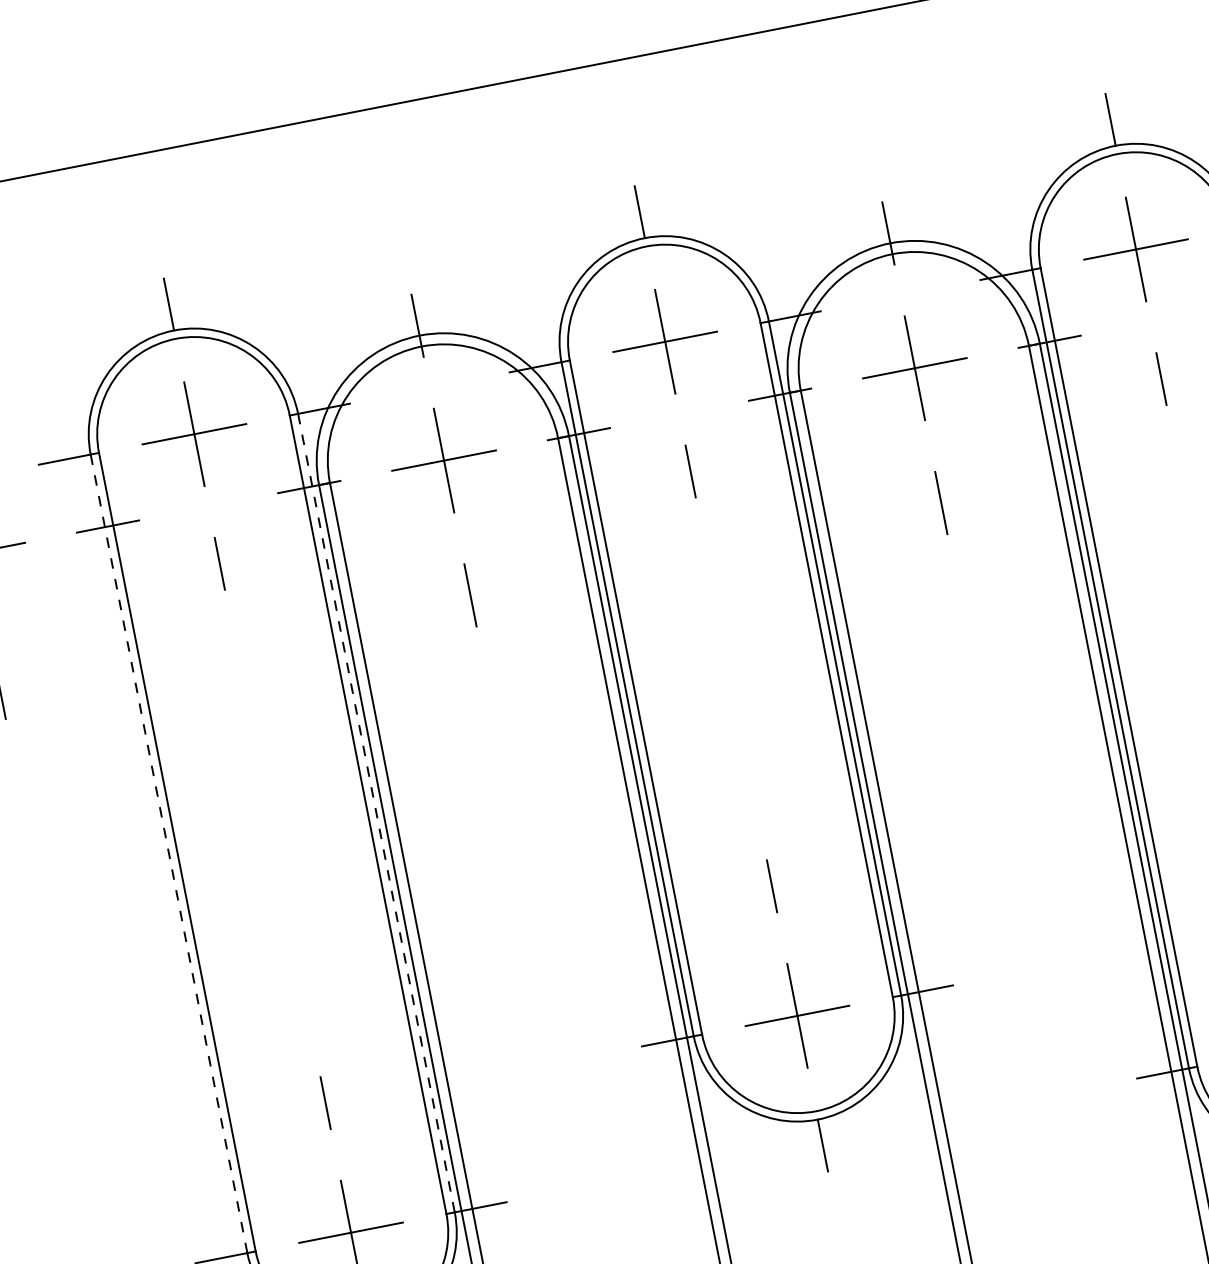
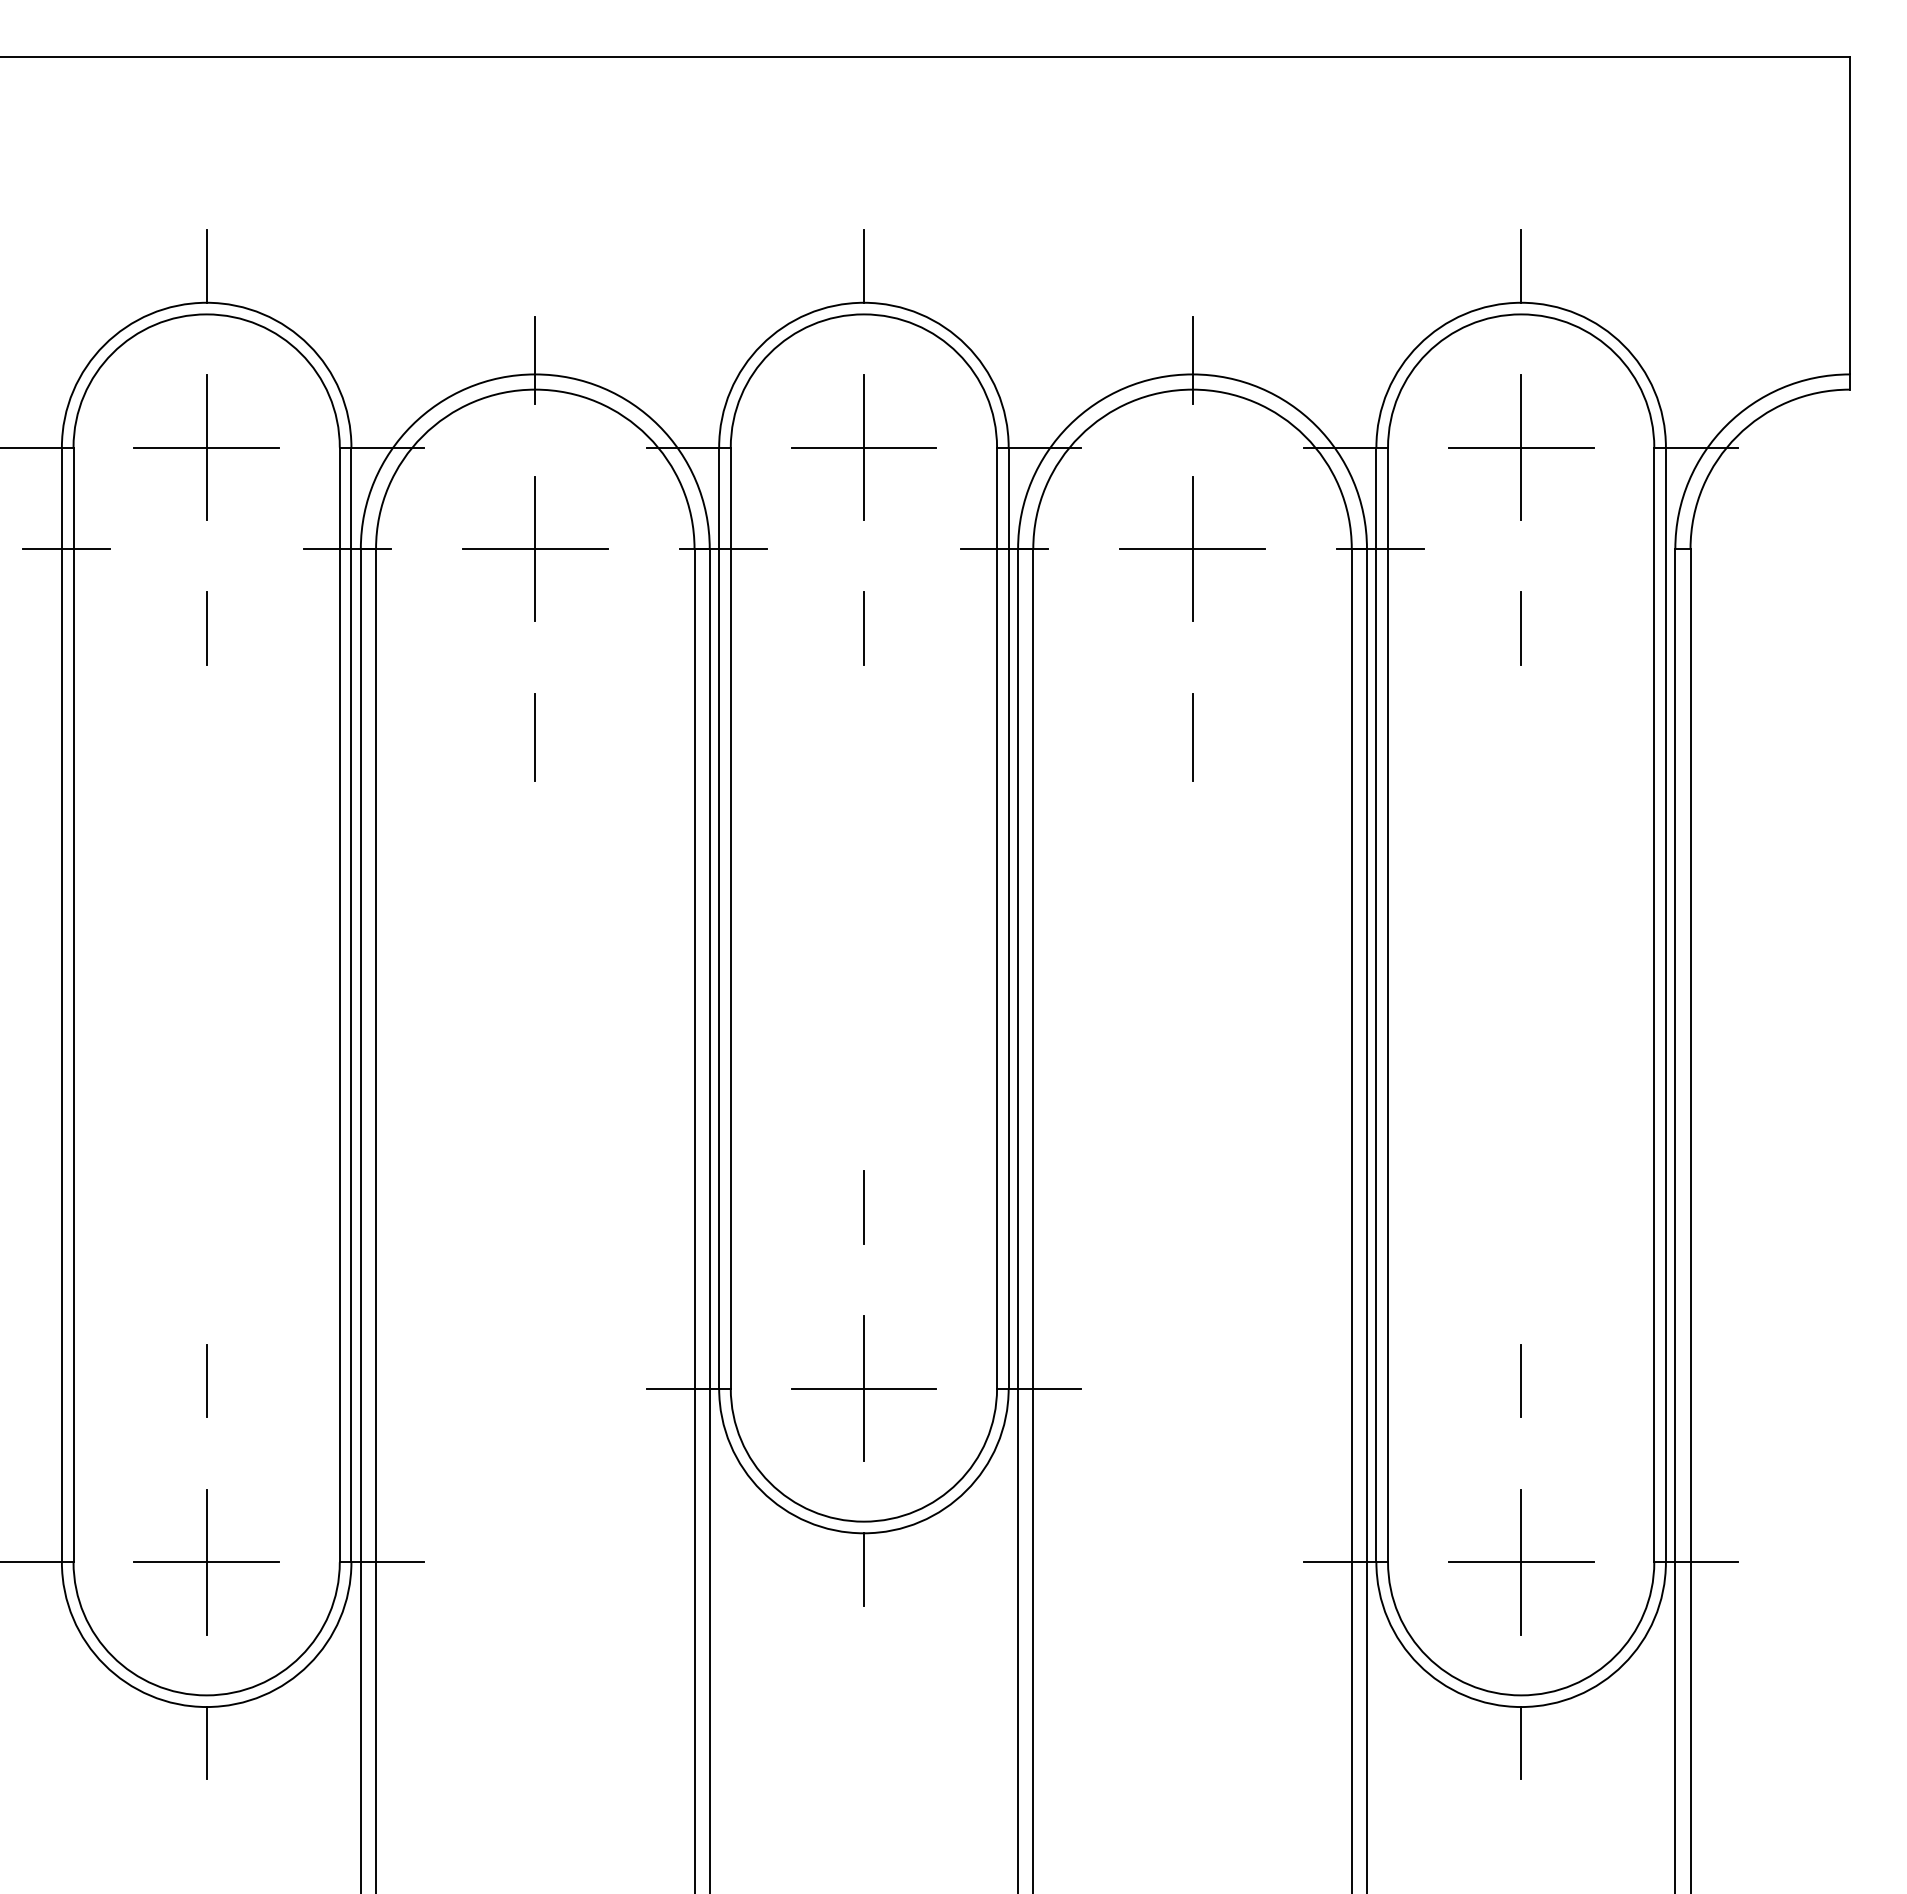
line: (376, 812) -> (351, 1004), dashed -> solid
line: (168, 854) -> (61, 1005), dashed -> solid

